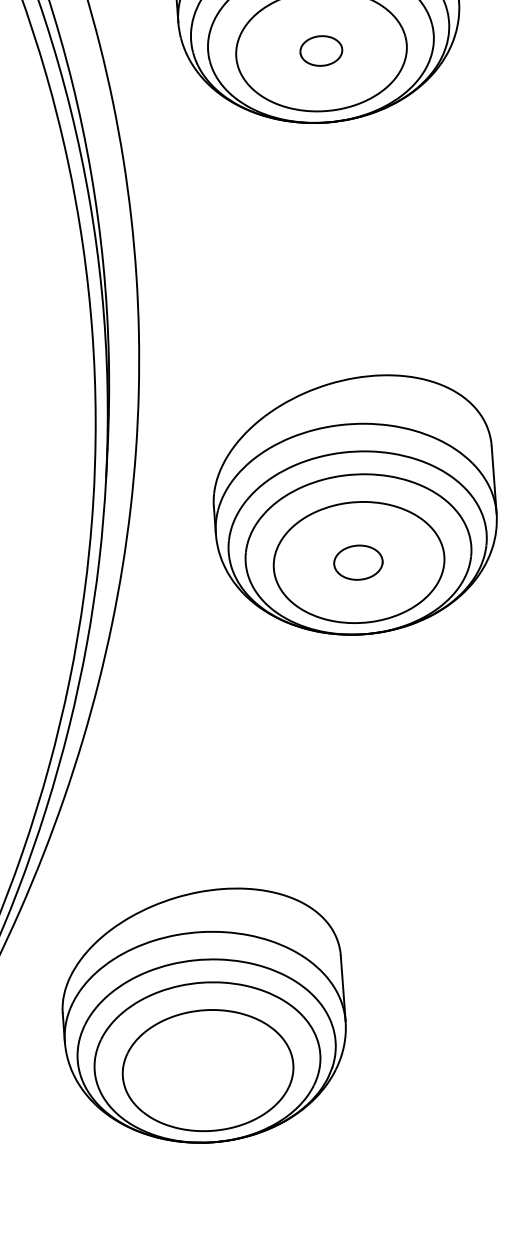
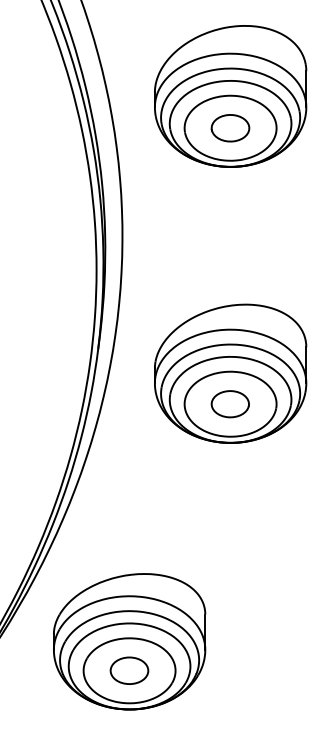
part: (321, 51) -> (230, 128), size x1.67
part: (357, 563) -> (229, 404), size x1.43
part: (207, 1070) -> (129, 670), added

